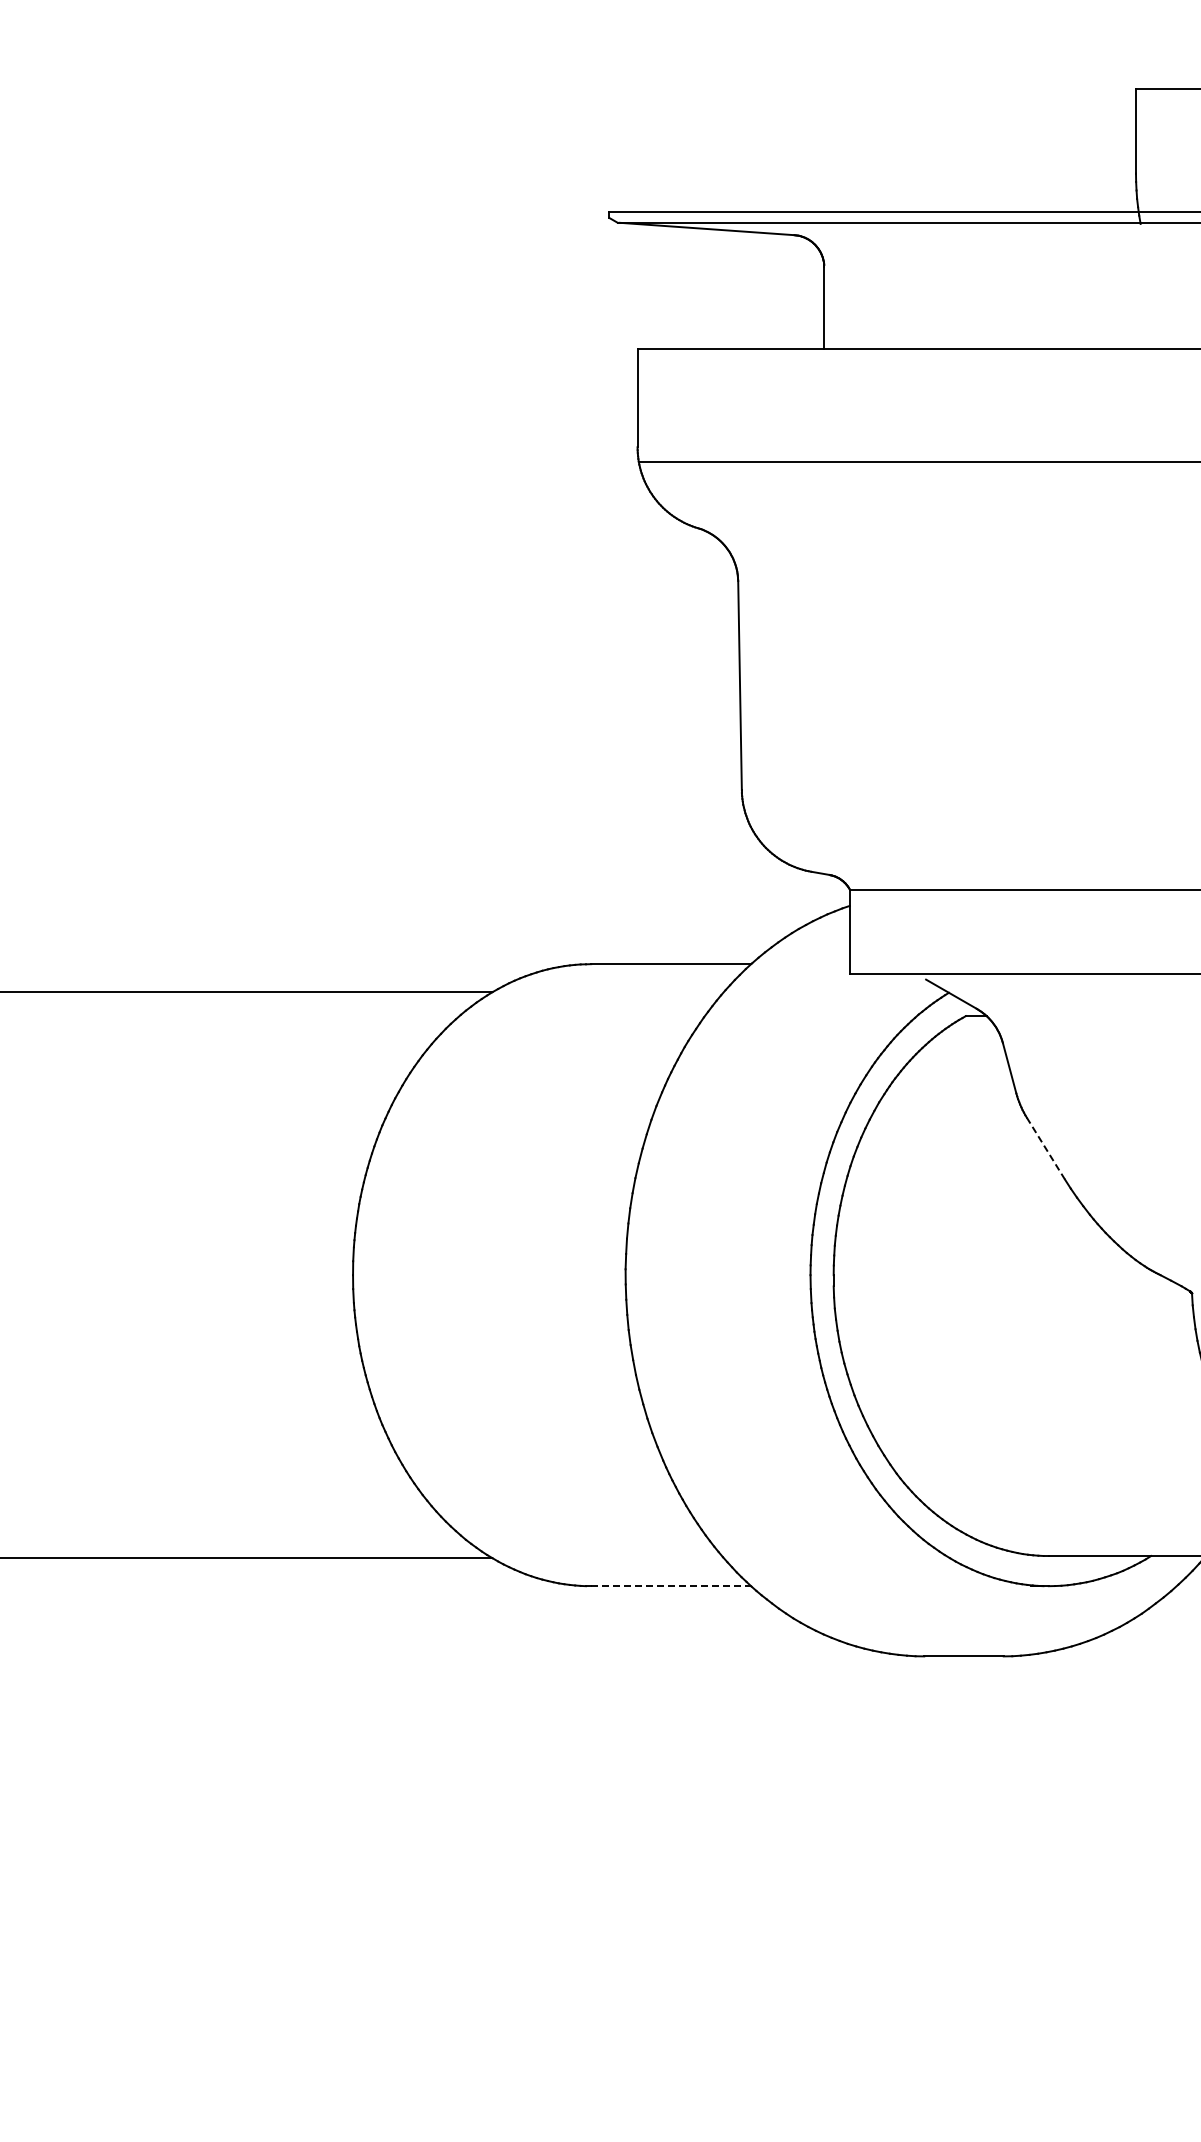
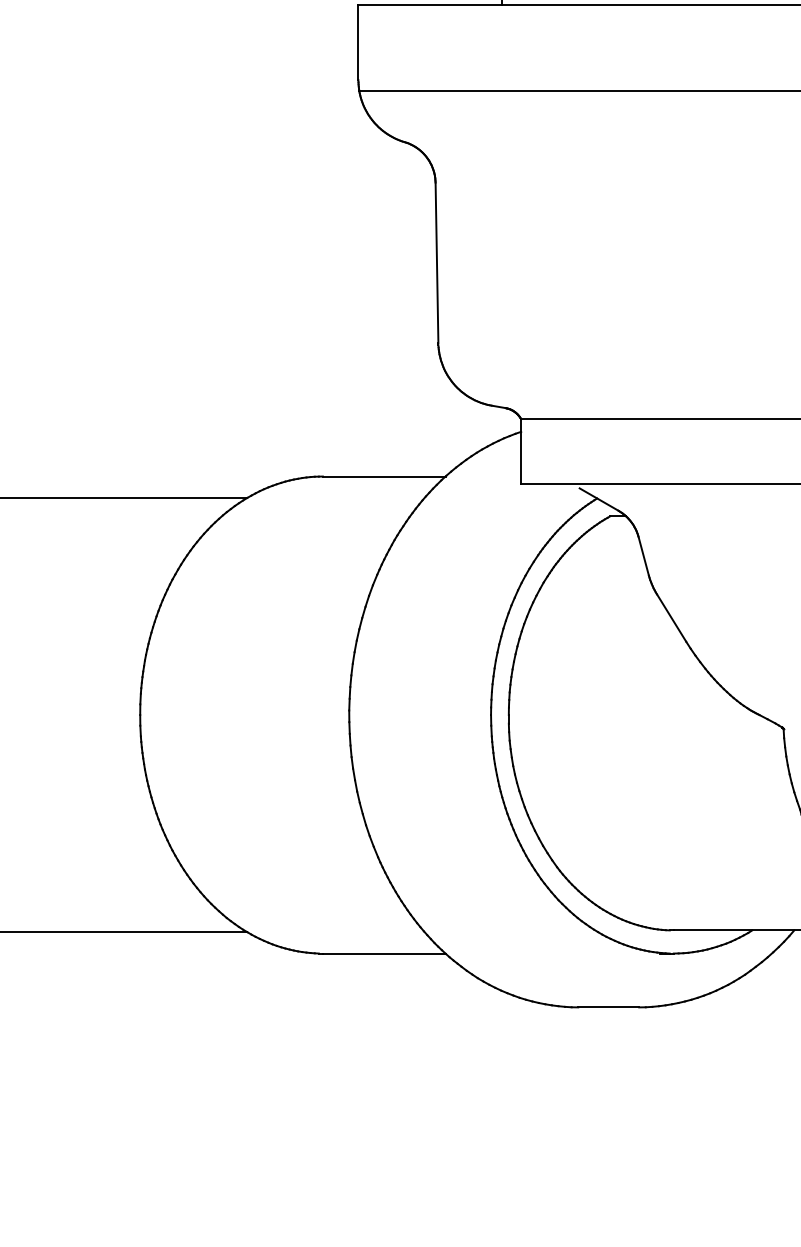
line: (1045, 1148) -> (671, 617), dashed -> solid
line: (671, 1586) -> (384, 953), dashed -> solid

